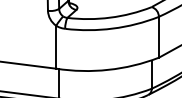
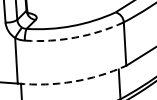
arc: (112, 28) -> (75, 37), solid -> dashed
arc: (108, 69) -> (73, 81), solid -> dashed

